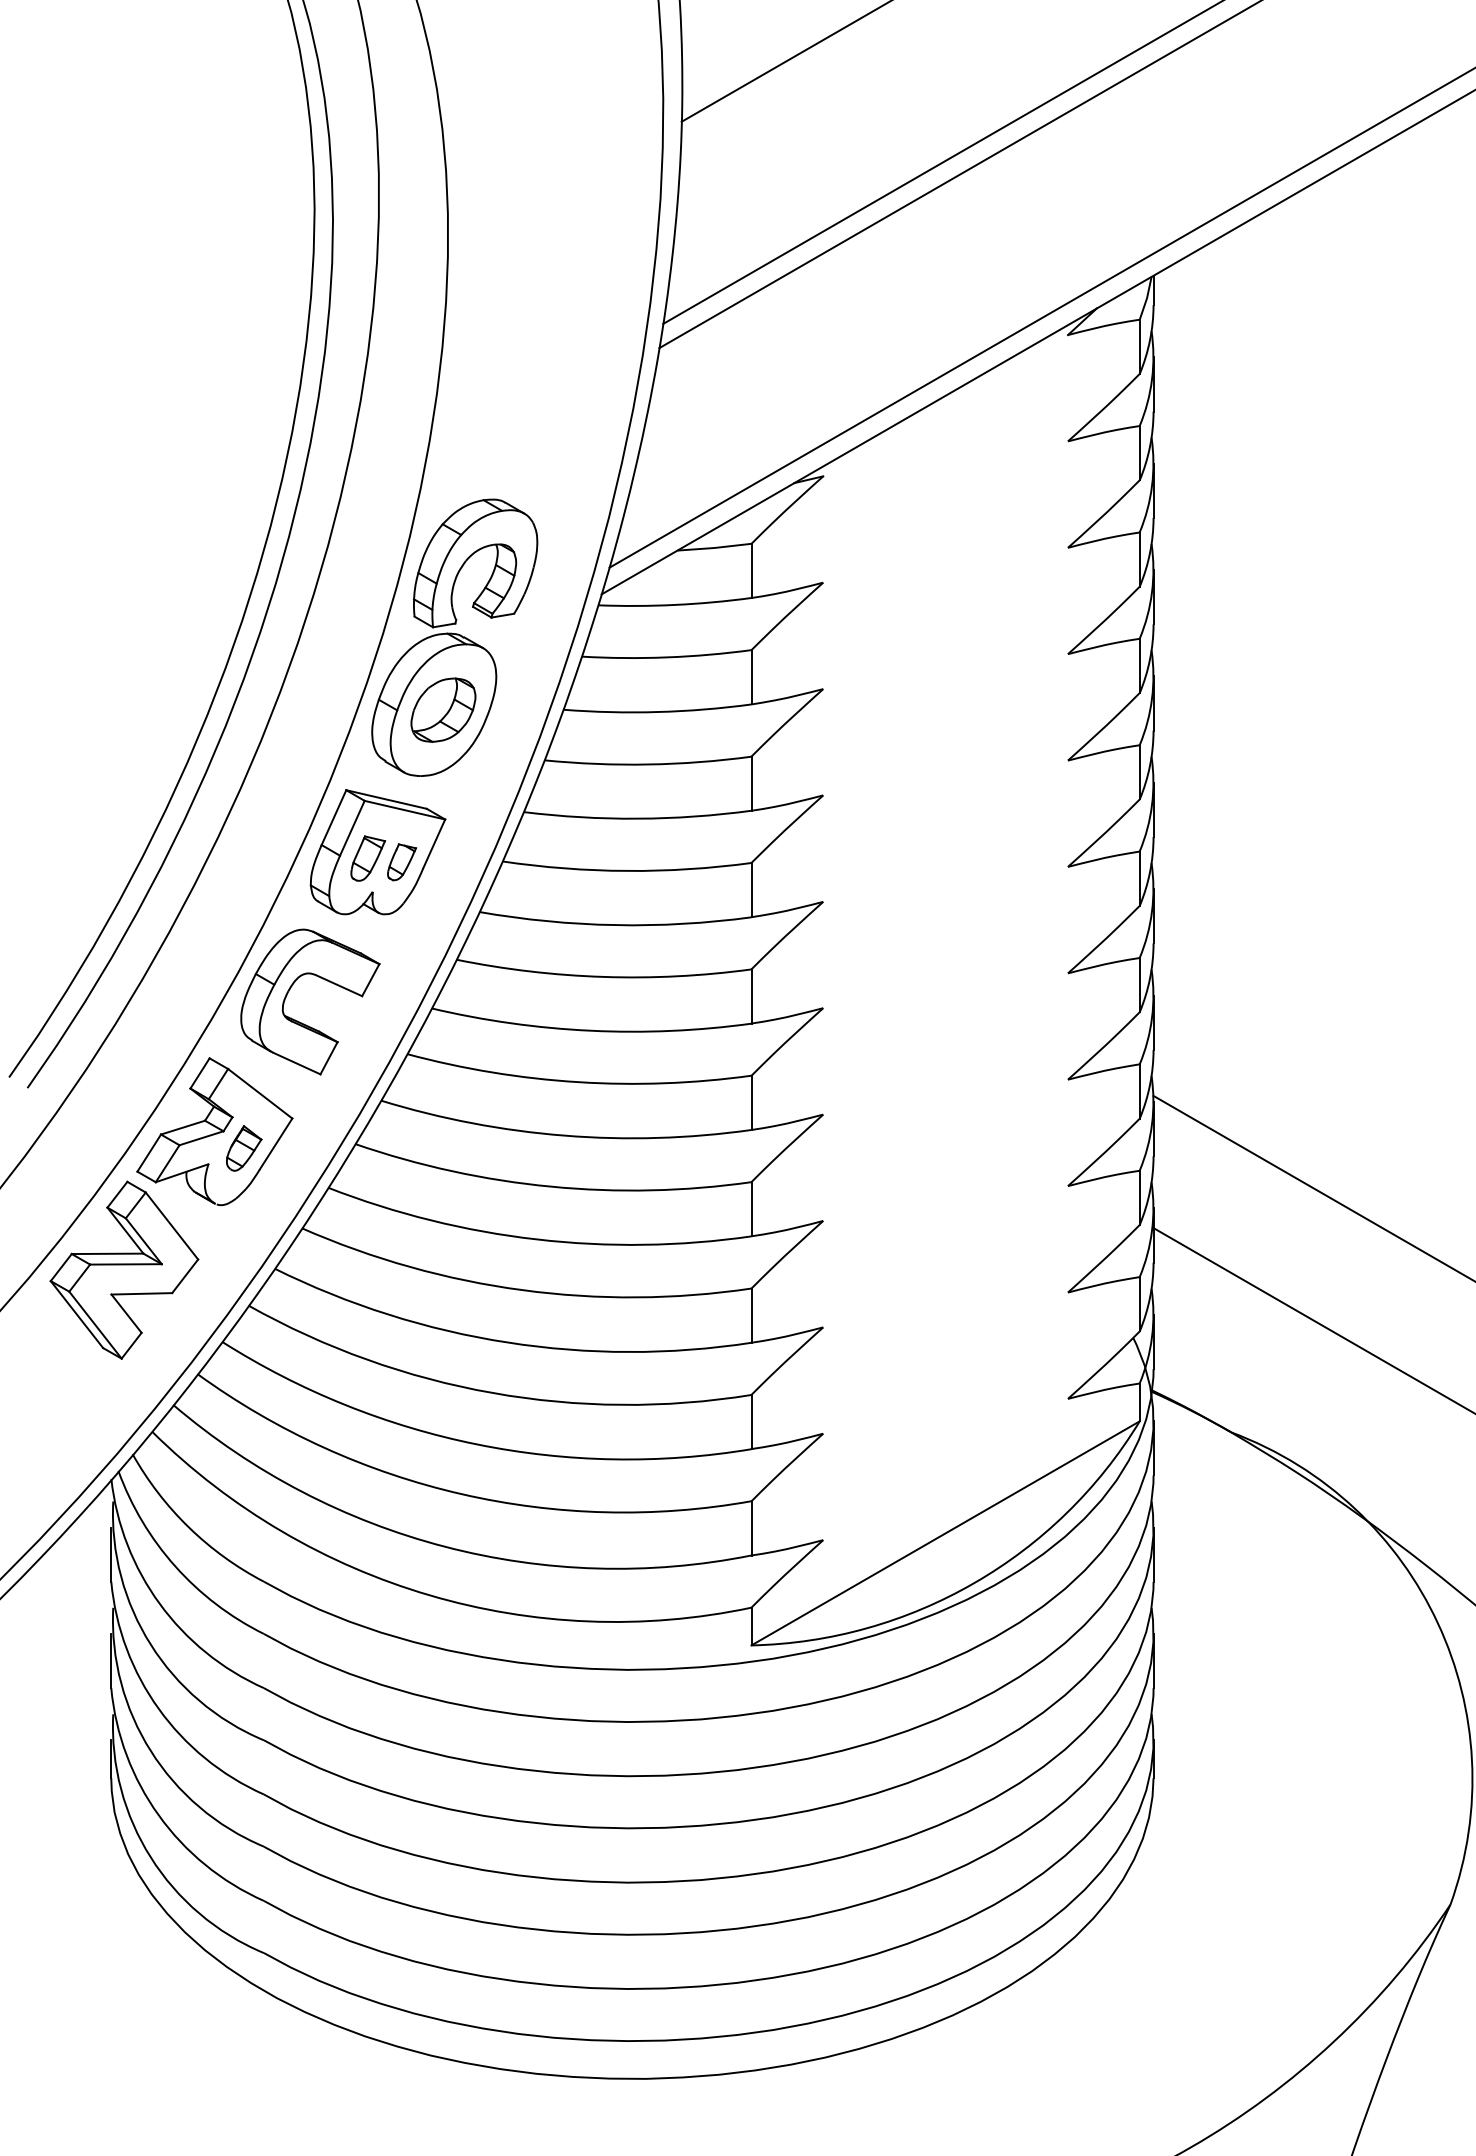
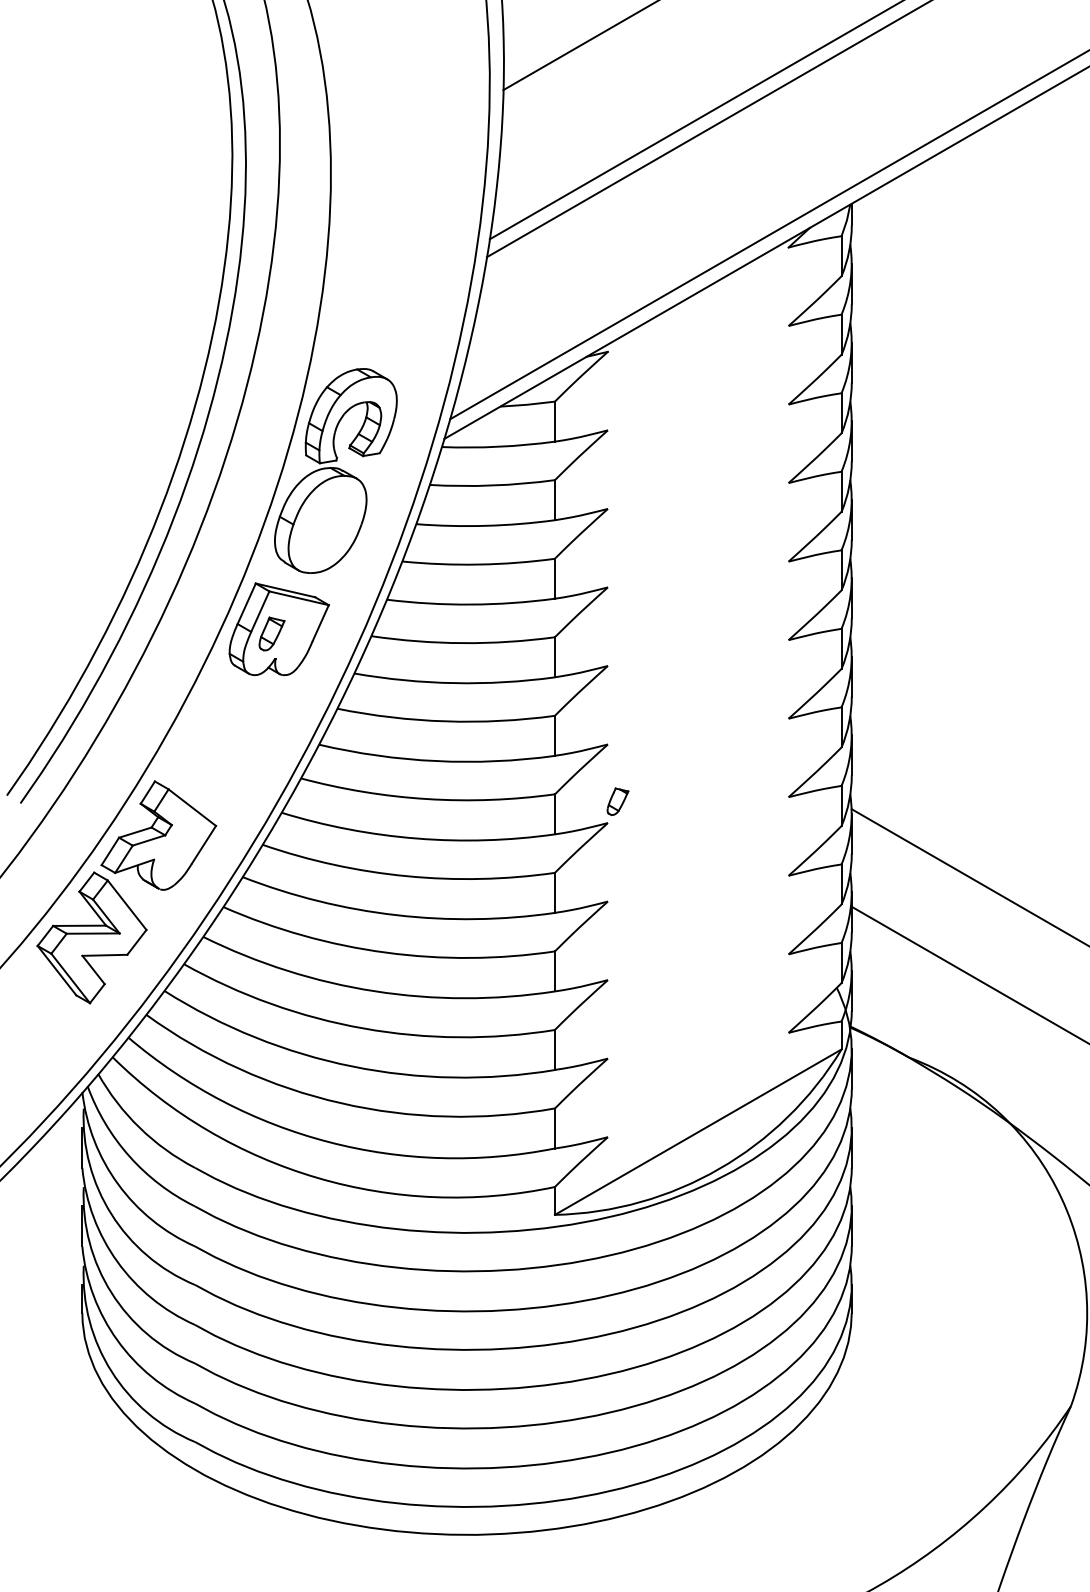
part: (443, 710) -> (327, 524), removed
part: (401, 861) -> (617, 801), moved
part: (301, 1021) -> (222, 754), removed
part: (244, 1147) -> (180, 847), removed

